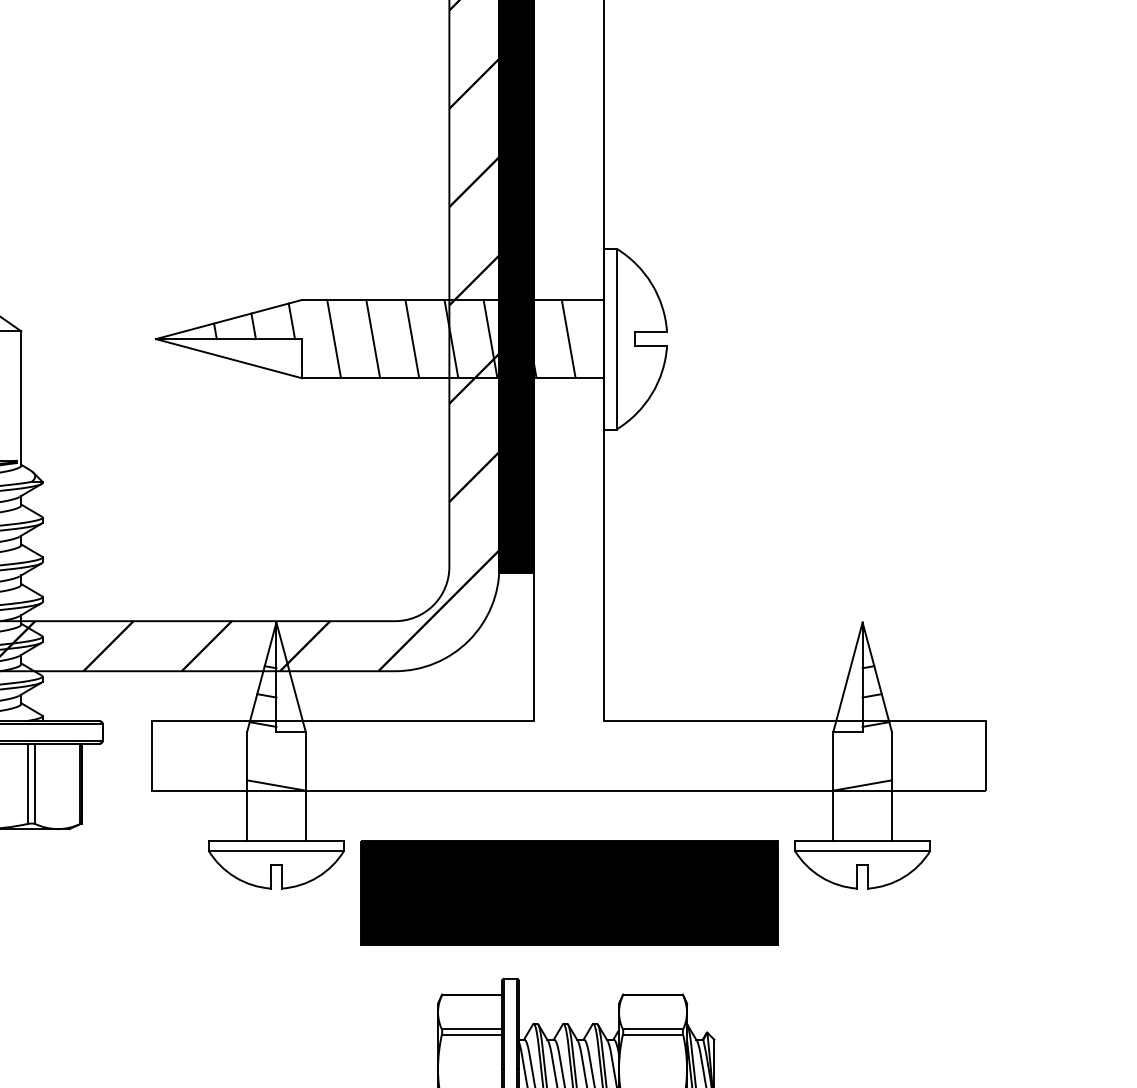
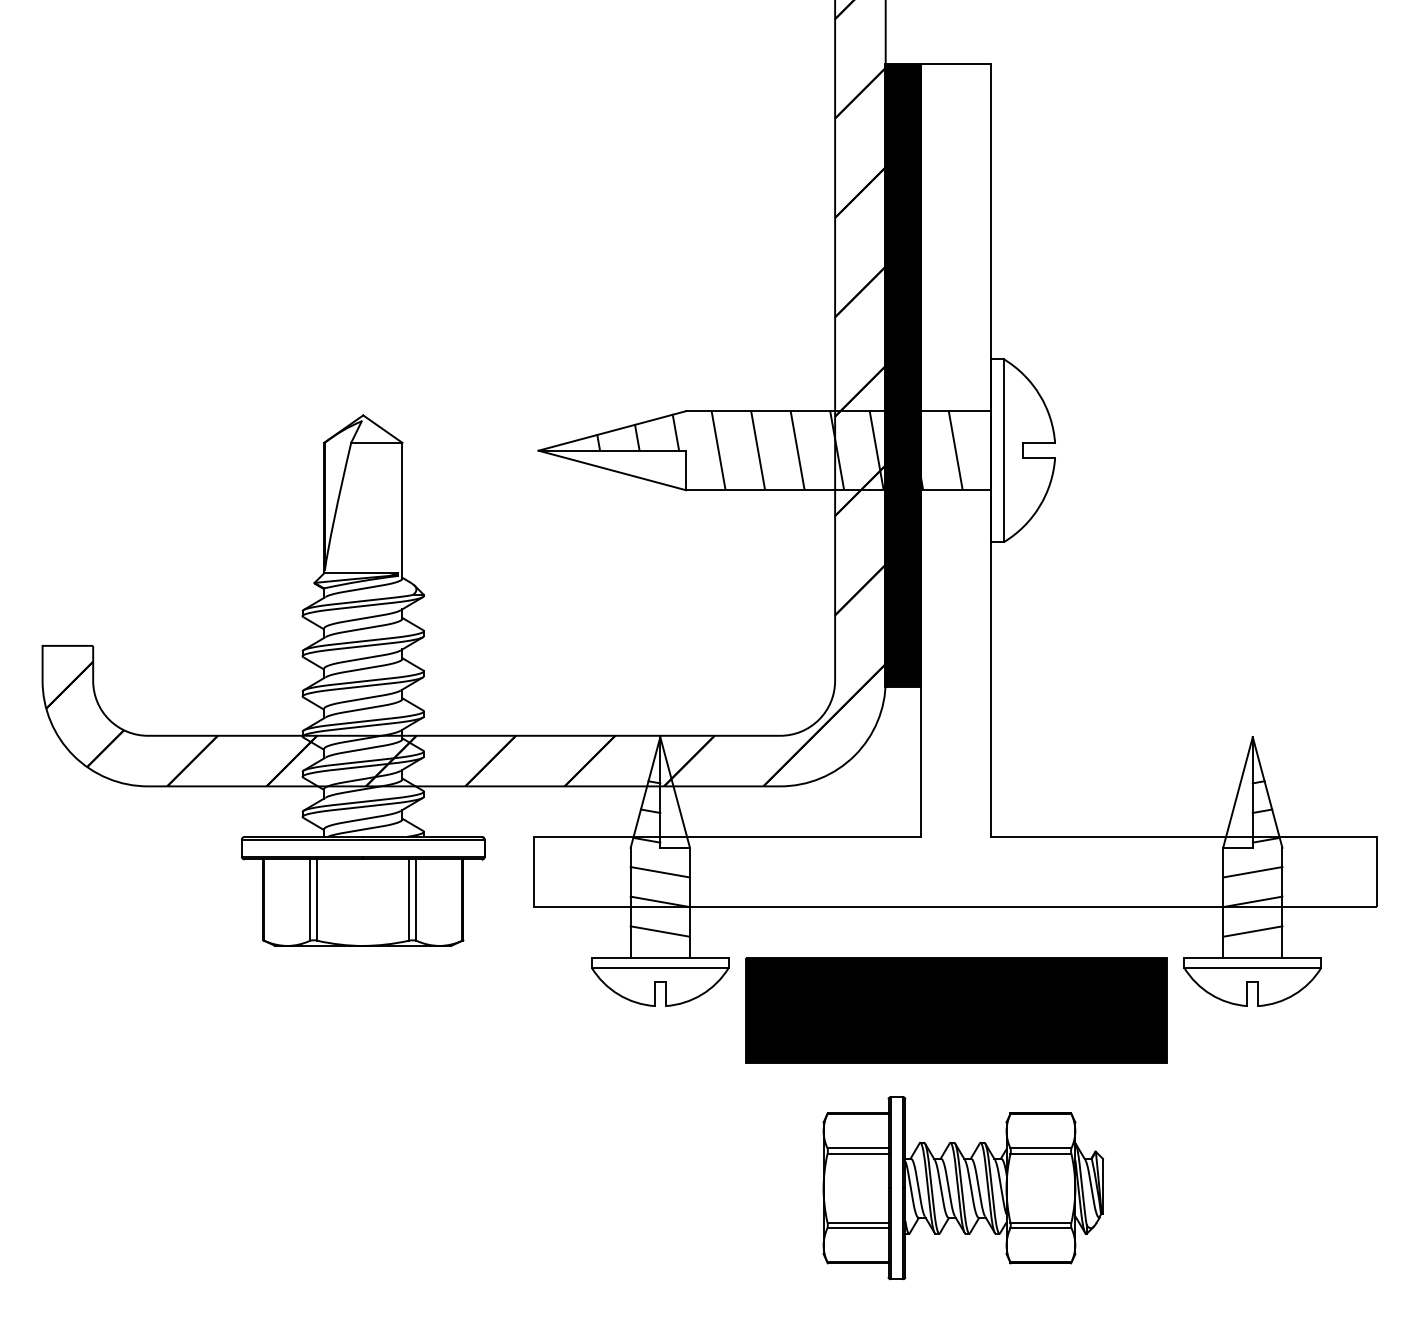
line: (275, 756) -> (659, 872), added
line: (863, 756) -> (1253, 872), added
line: (275, 814) -> (659, 931), added
line: (863, 814) -> (1253, 931), added

